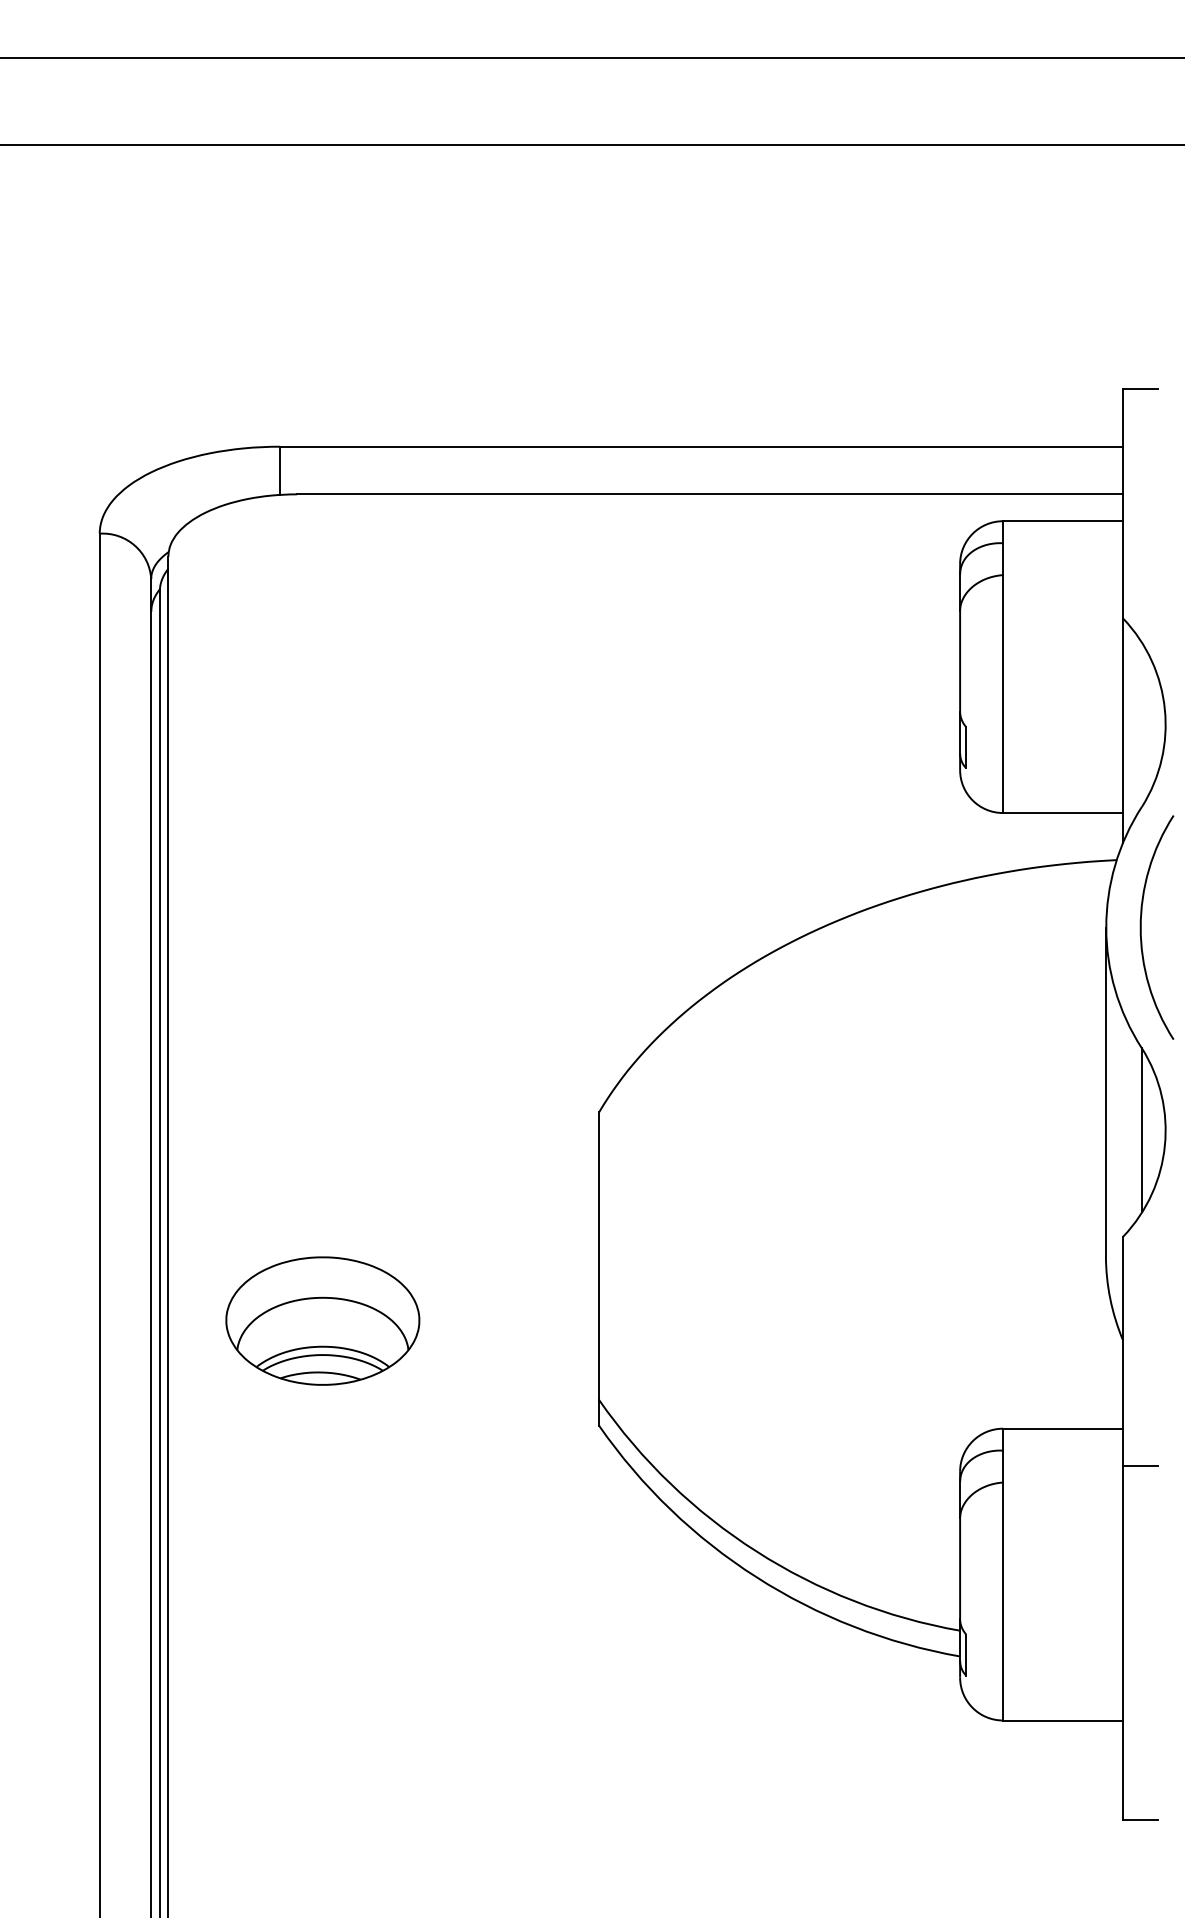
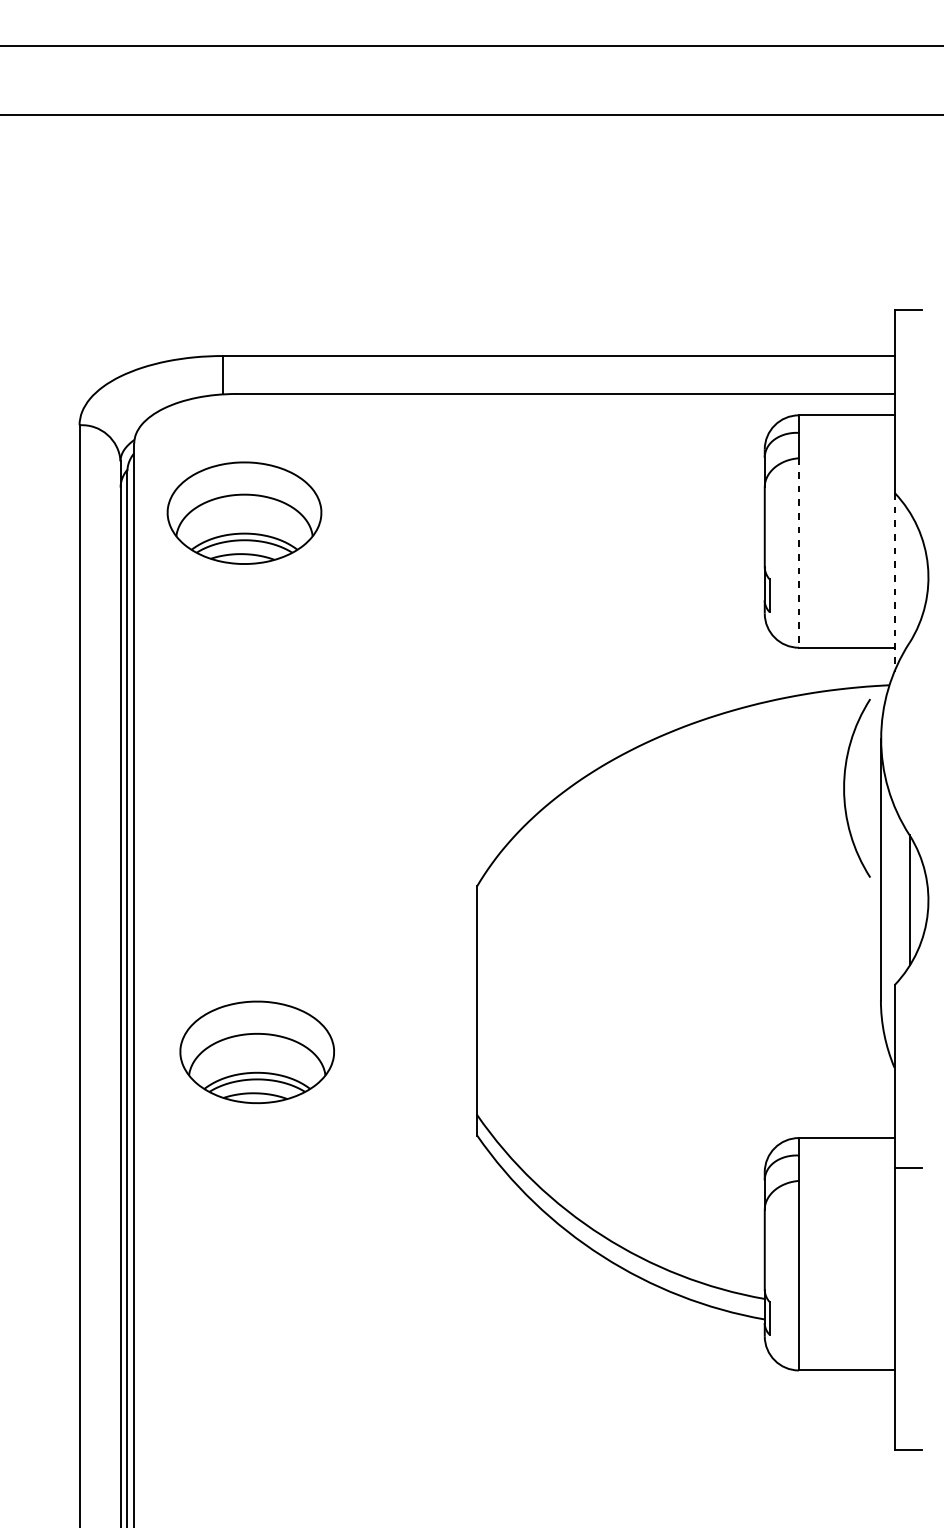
part: (306, 643) -> (244, 512), added
line: (1003, 694) -> (799, 553), solid -> dashed
line: (1123, 731) -> (894, 582), solid -> dashed
arc: (1141, 927) -> (844, 788), moved

